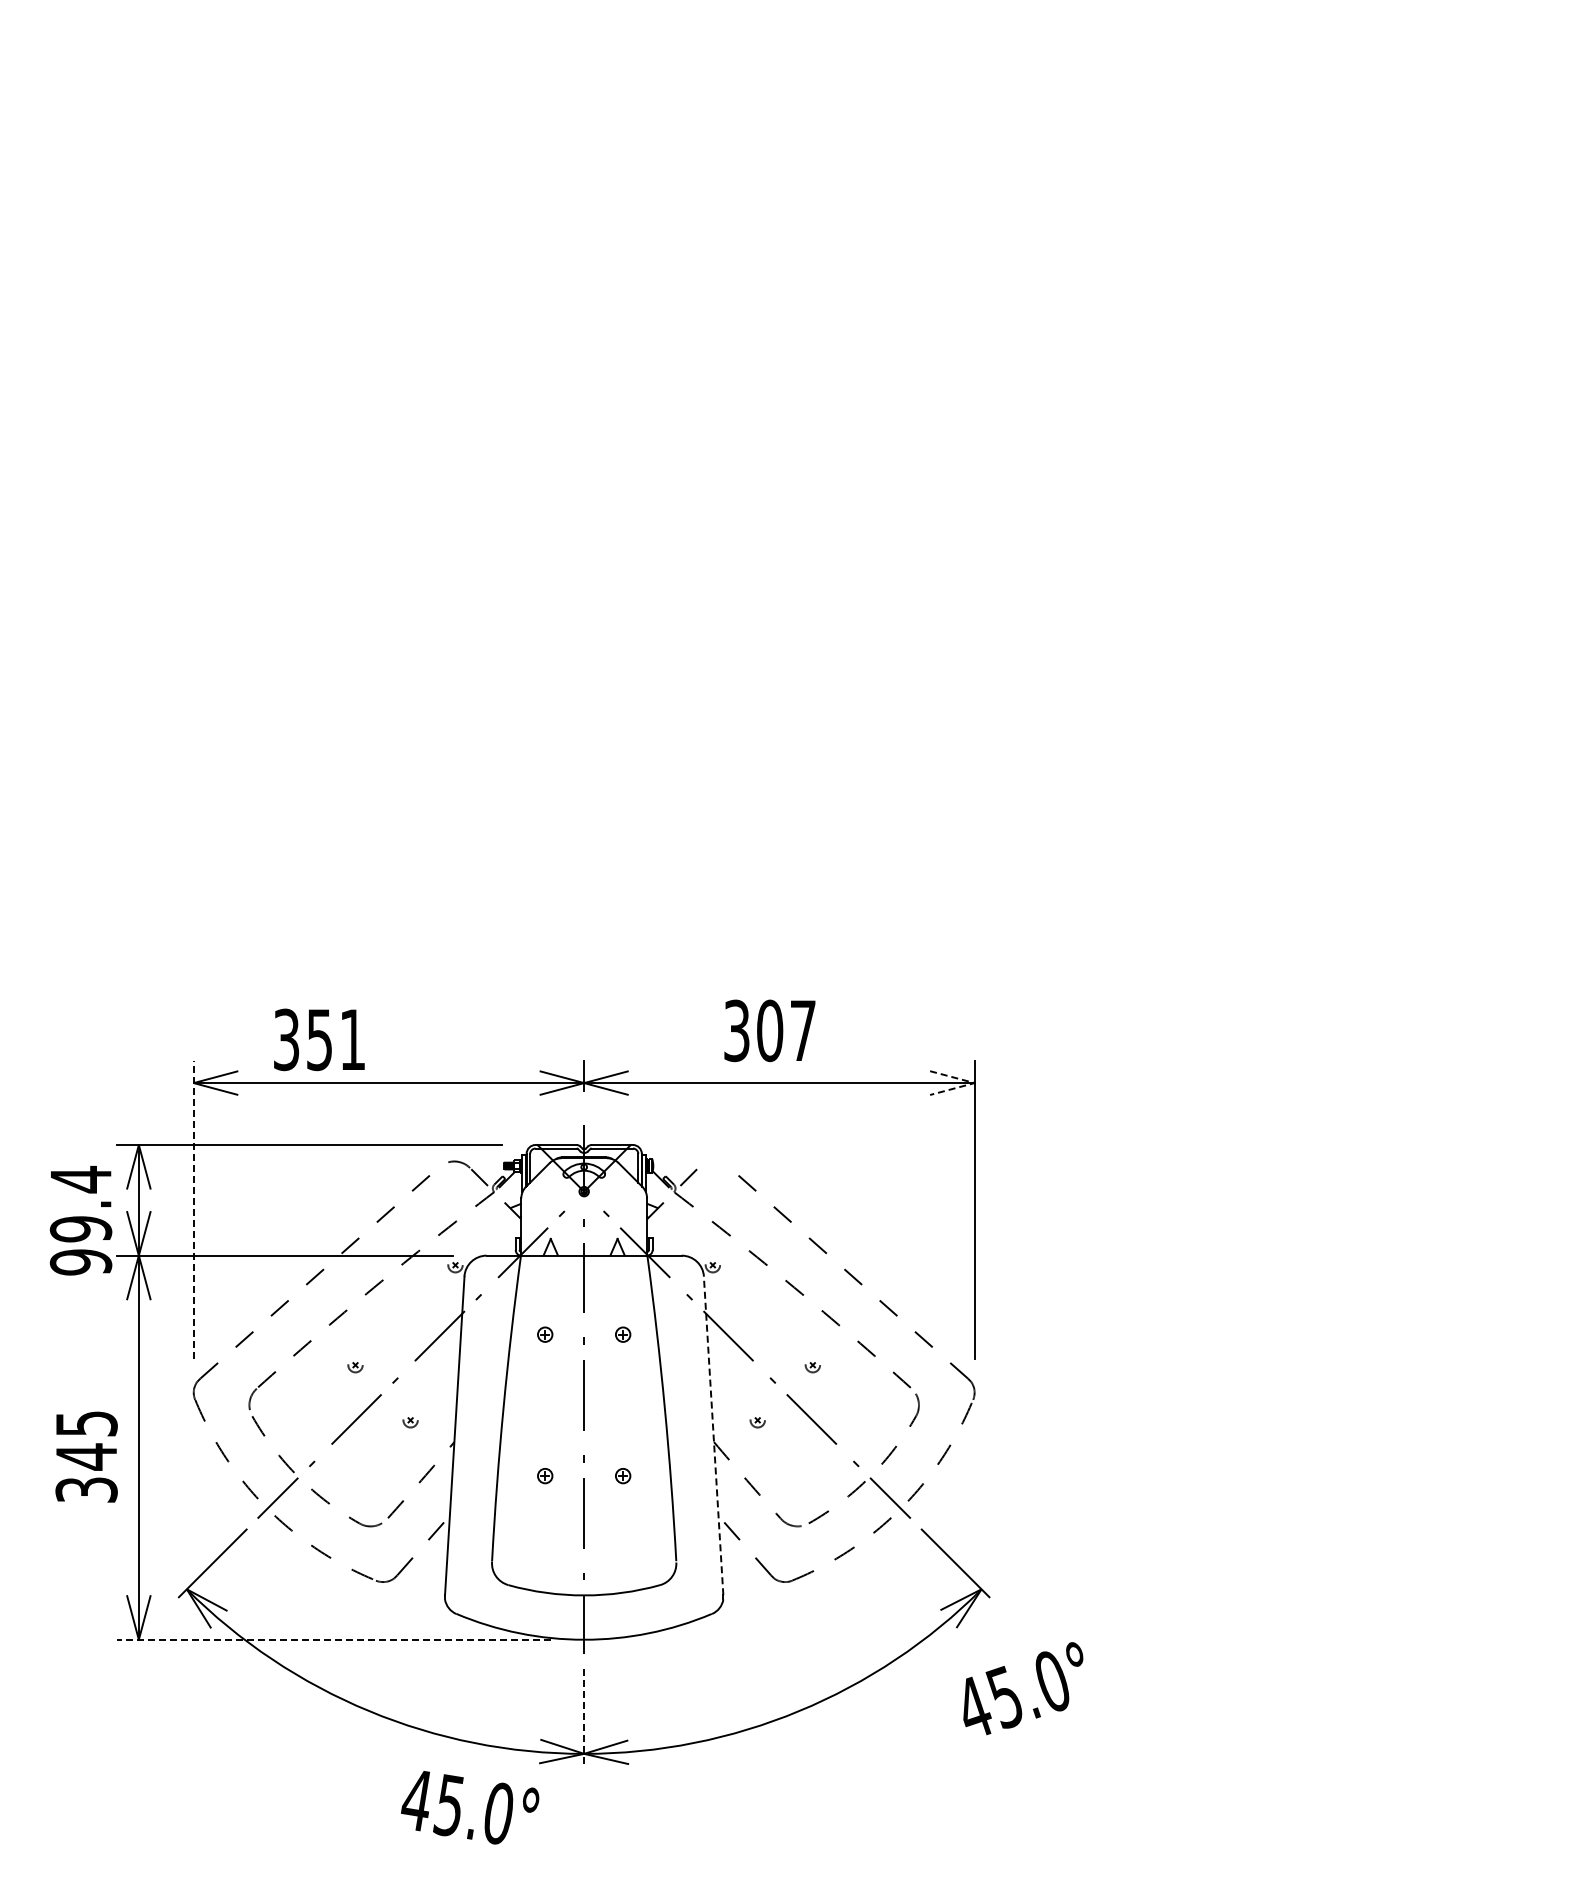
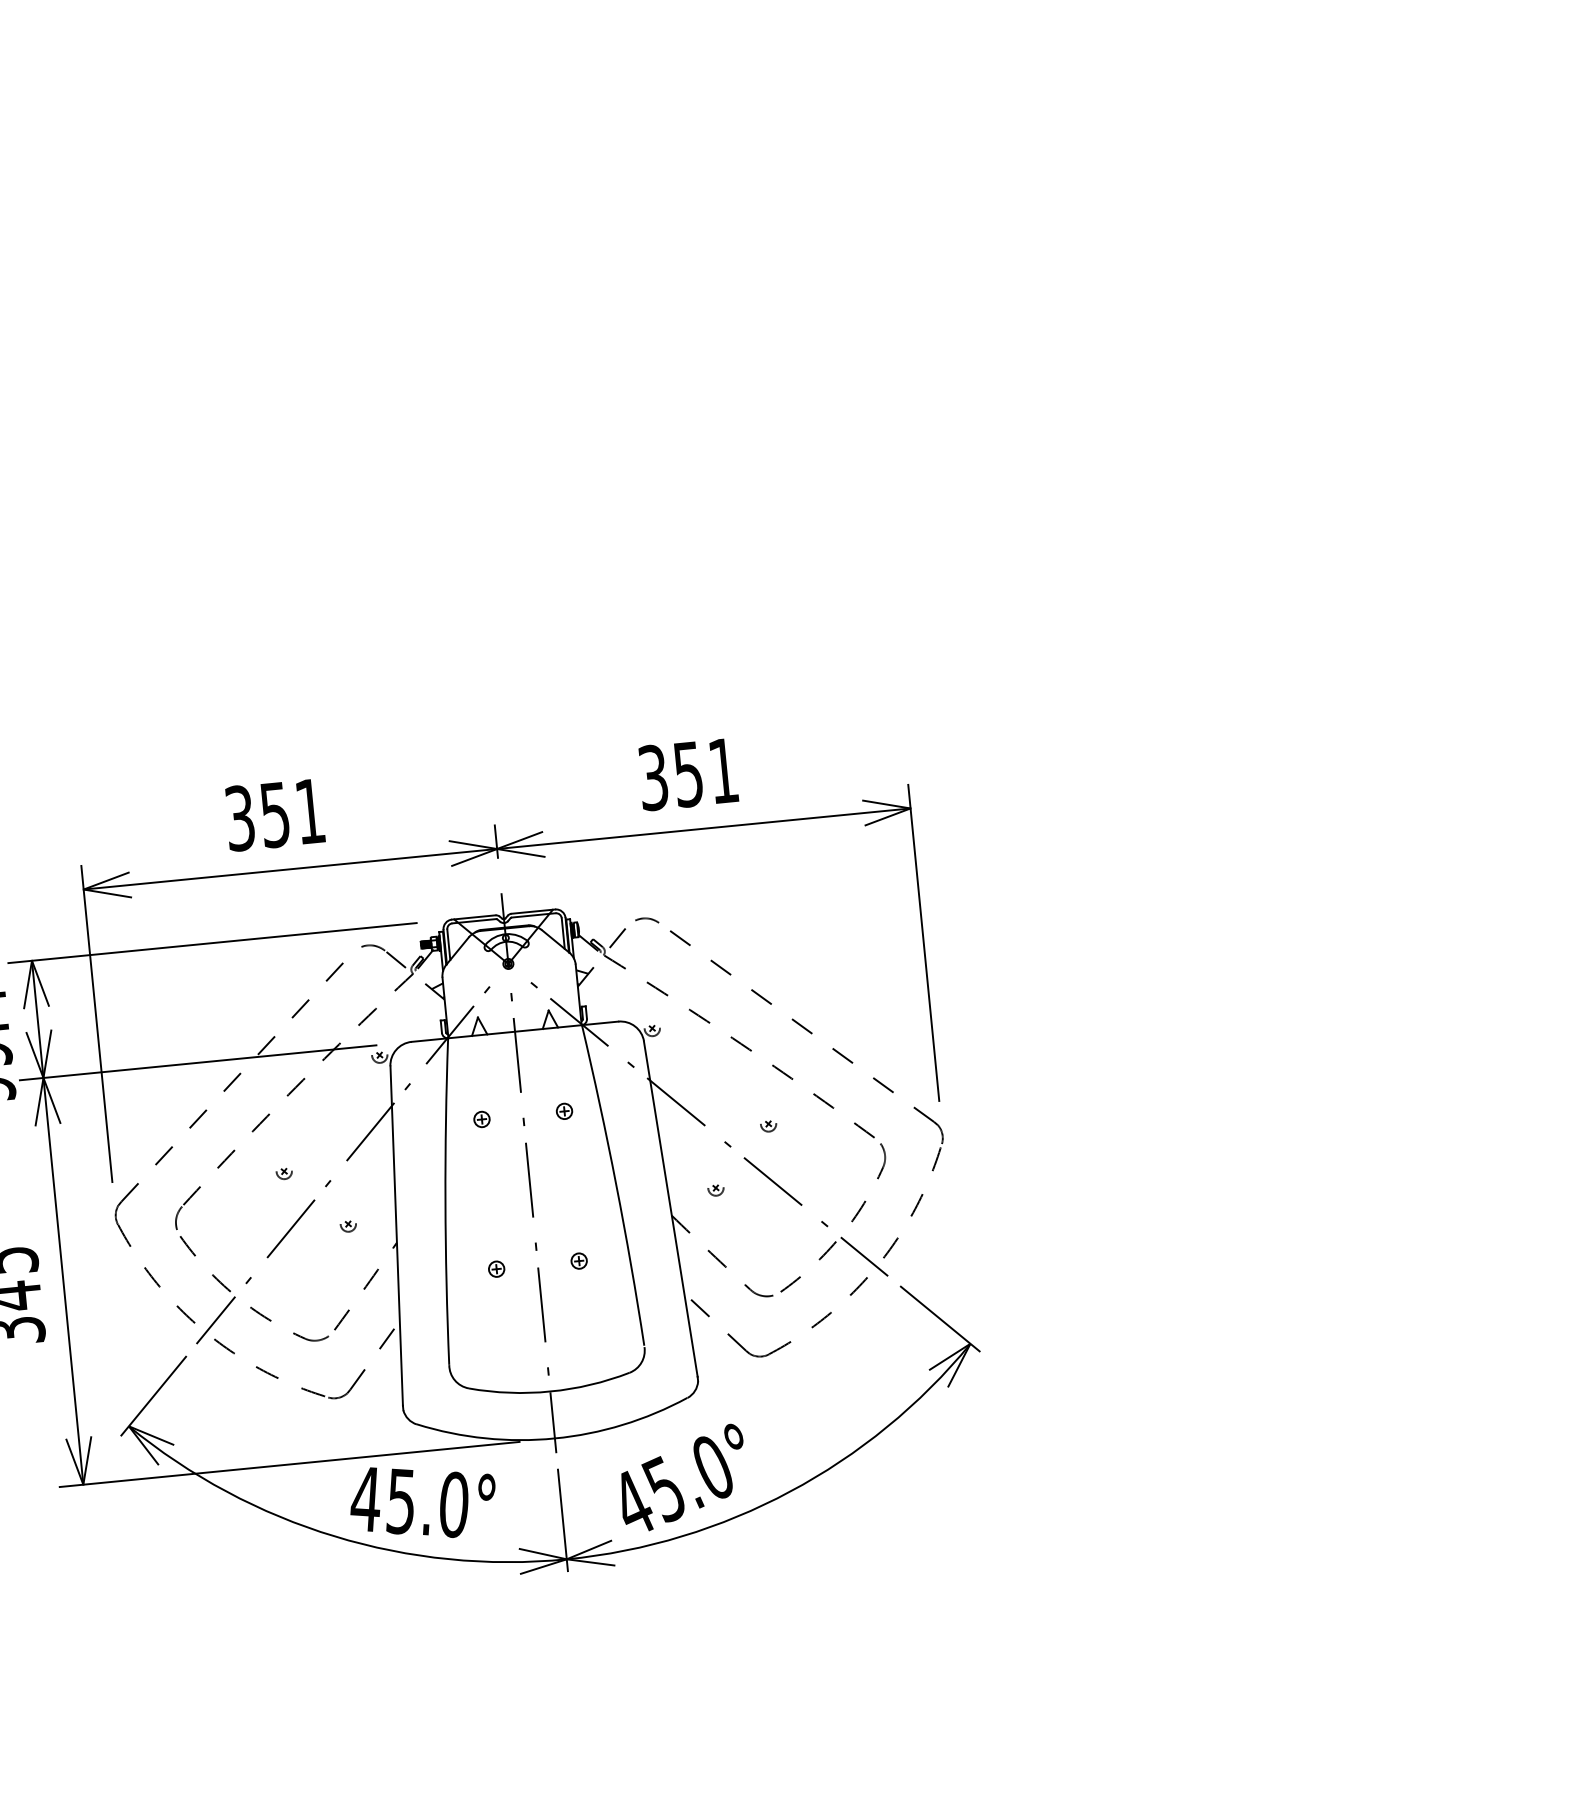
text: (786, 1030) -> (705, 772), 307 -> 351
text: (319, 1039) -> (274, 814), moved
line: (974, 1083) -> (910, 808), dashed -> solid
arc: (717, 1162) -> (646, 919), added
line: (193, 1209) -> (96, 1023), dashed -> solid
line: (713, 1435) -> (670, 1208), dashed -> solid
line: (333, 1639) -> (289, 1464), dashed -> solid
text: (1023, 1688) -> (683, 1478), moved
line: (584, 1717) -> (563, 1520), dashed -> solid
text: (470, 1807) -> (423, 1501), moved

